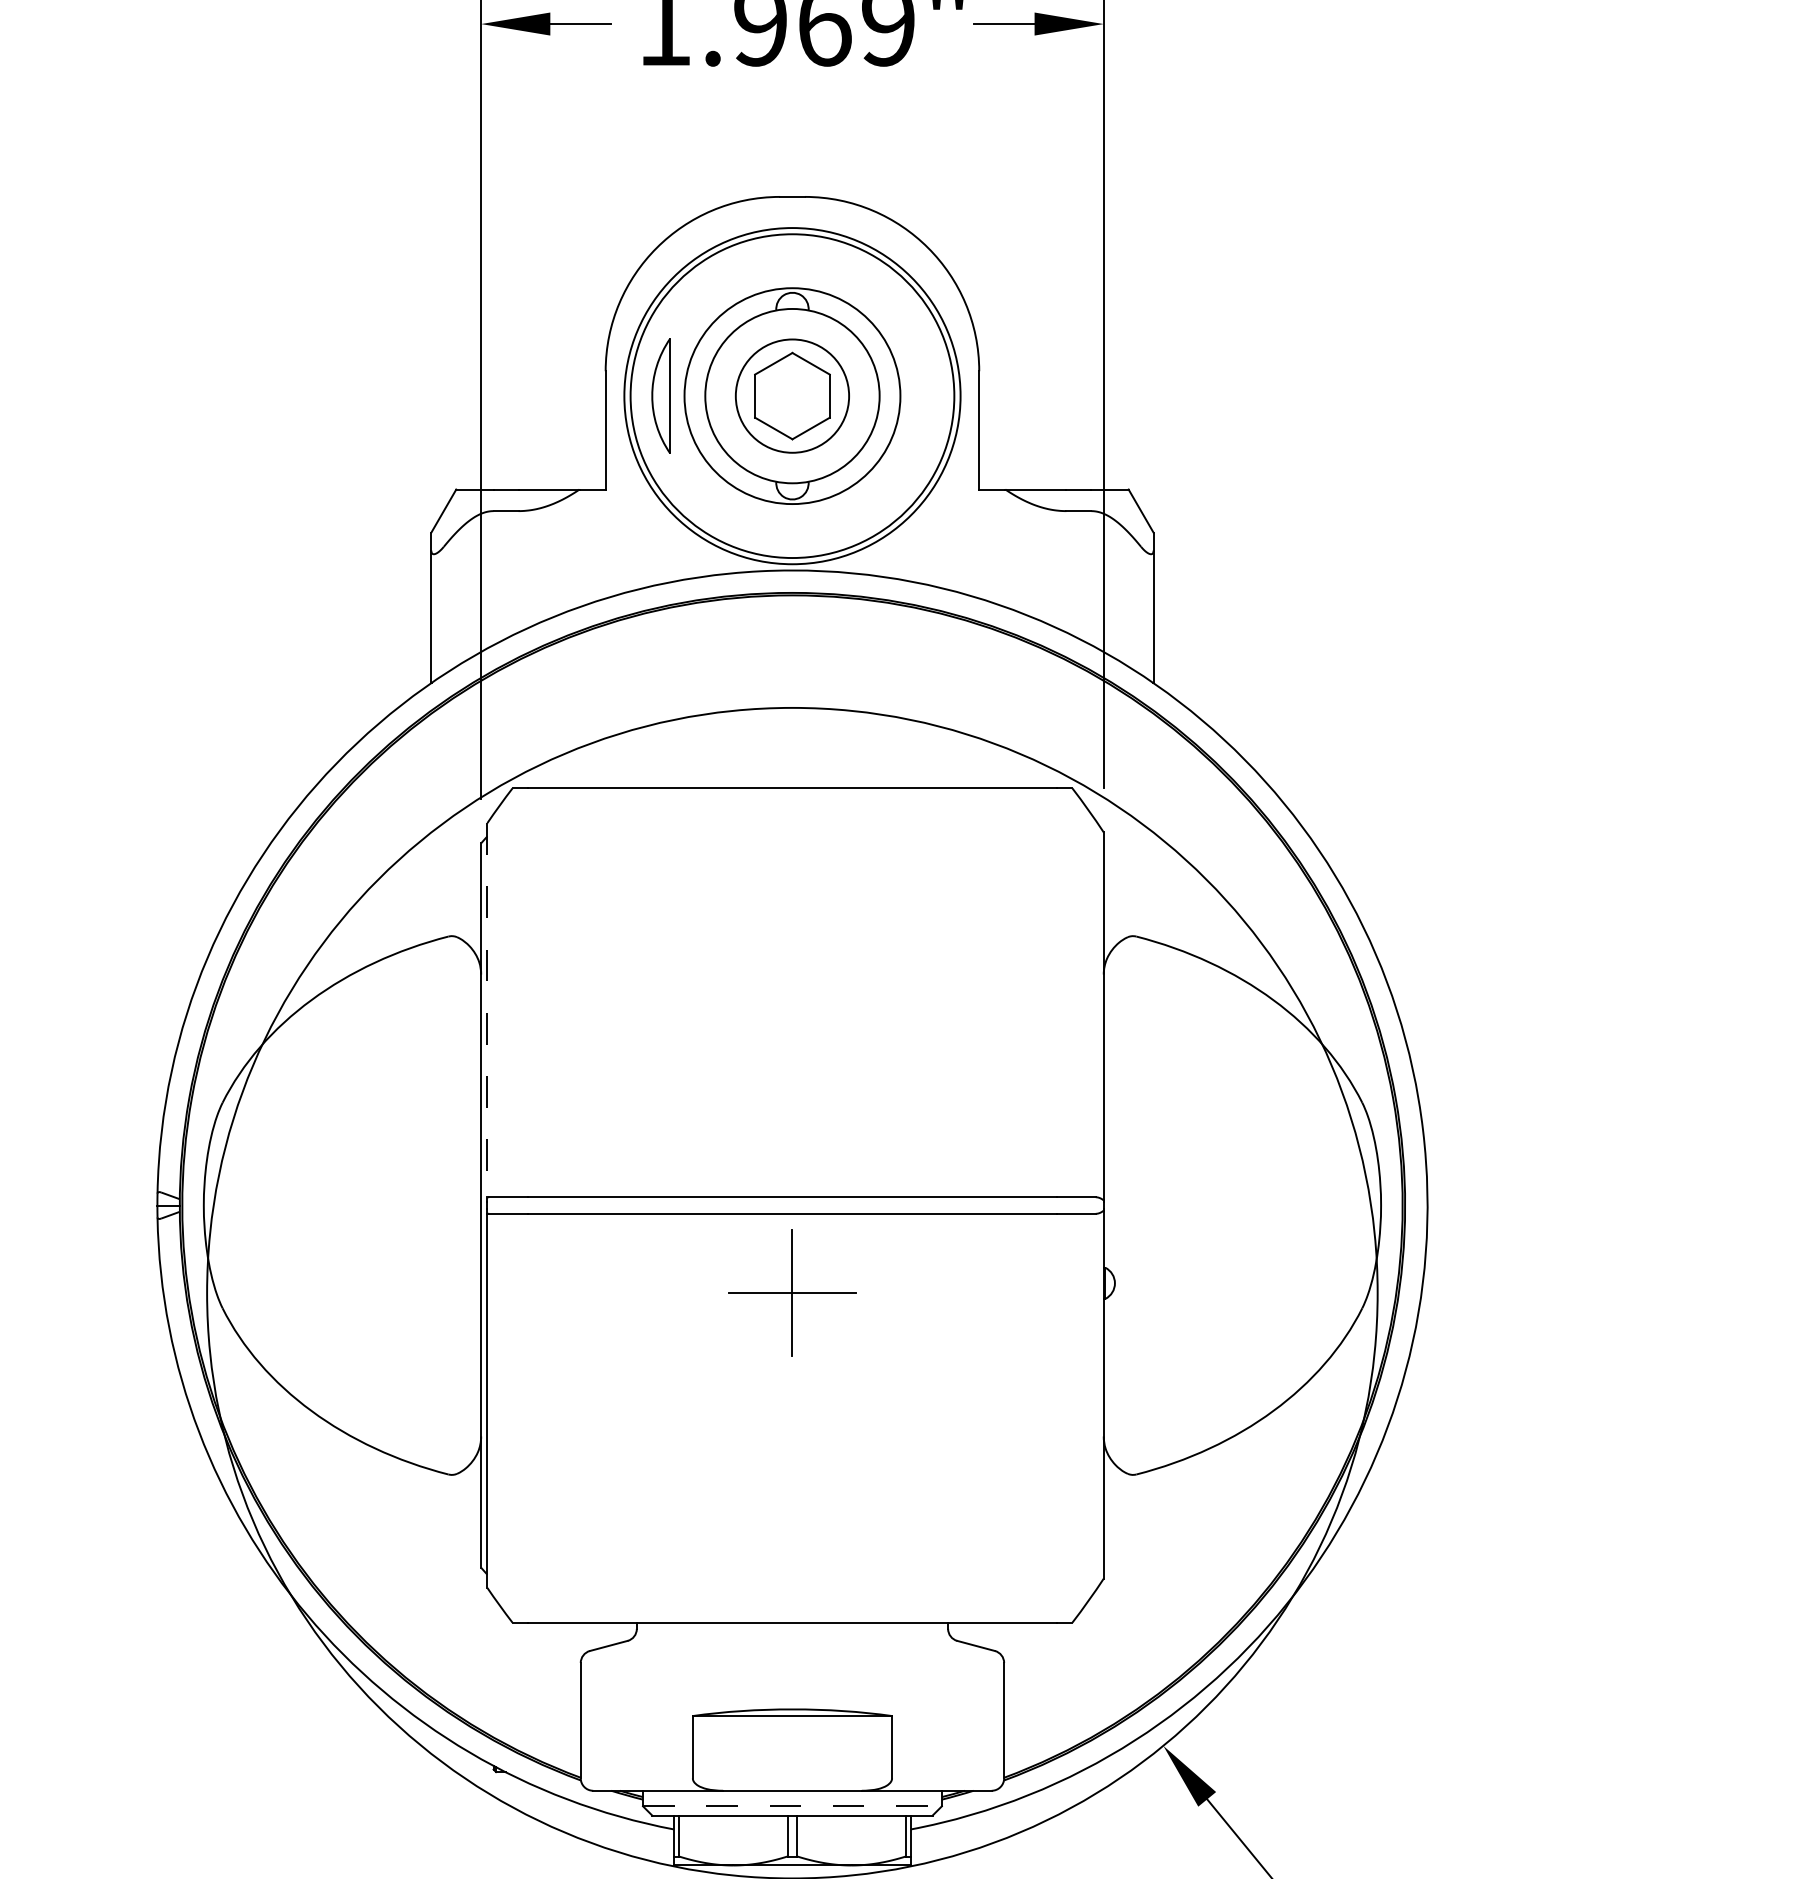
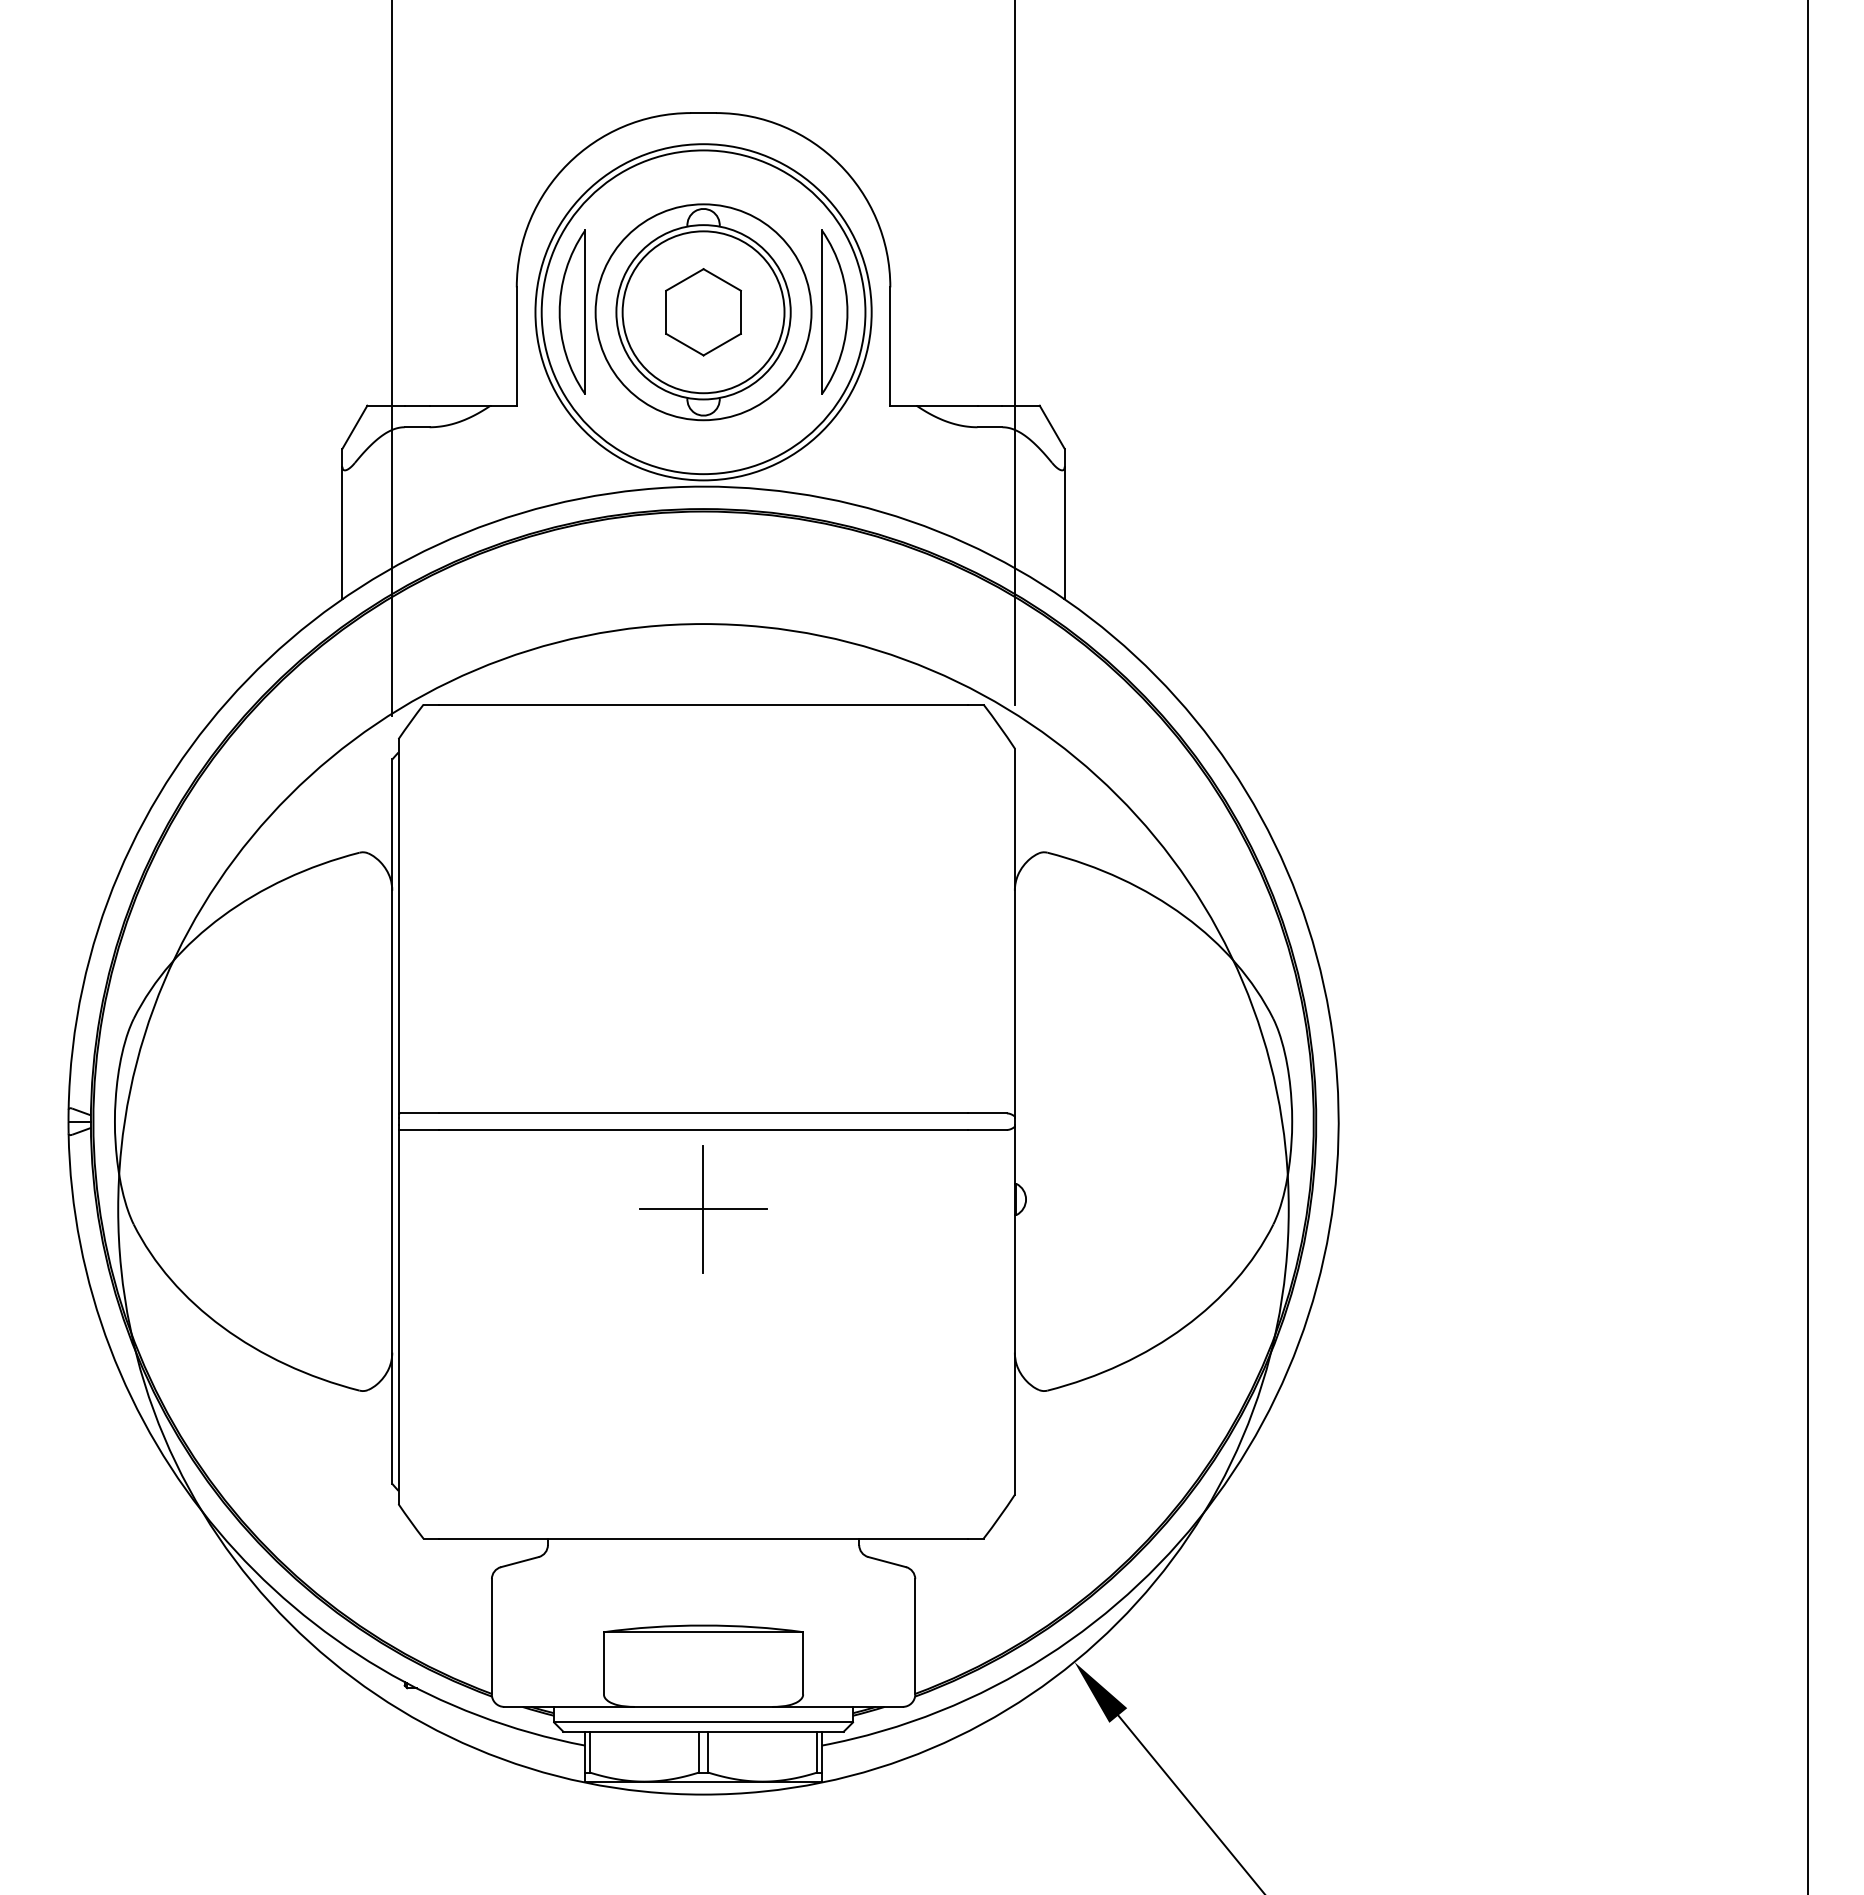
part: (660, 395) -> (571, 311), size x1.43
part: (923, 395) -> (834, 311), added
circle: (792, 396) -> (703, 312), size x1.43
line: (487, 1010) -> (398, 926), dashed -> solid
line: (793, 1806) -> (704, 1722), dashed -> solid

